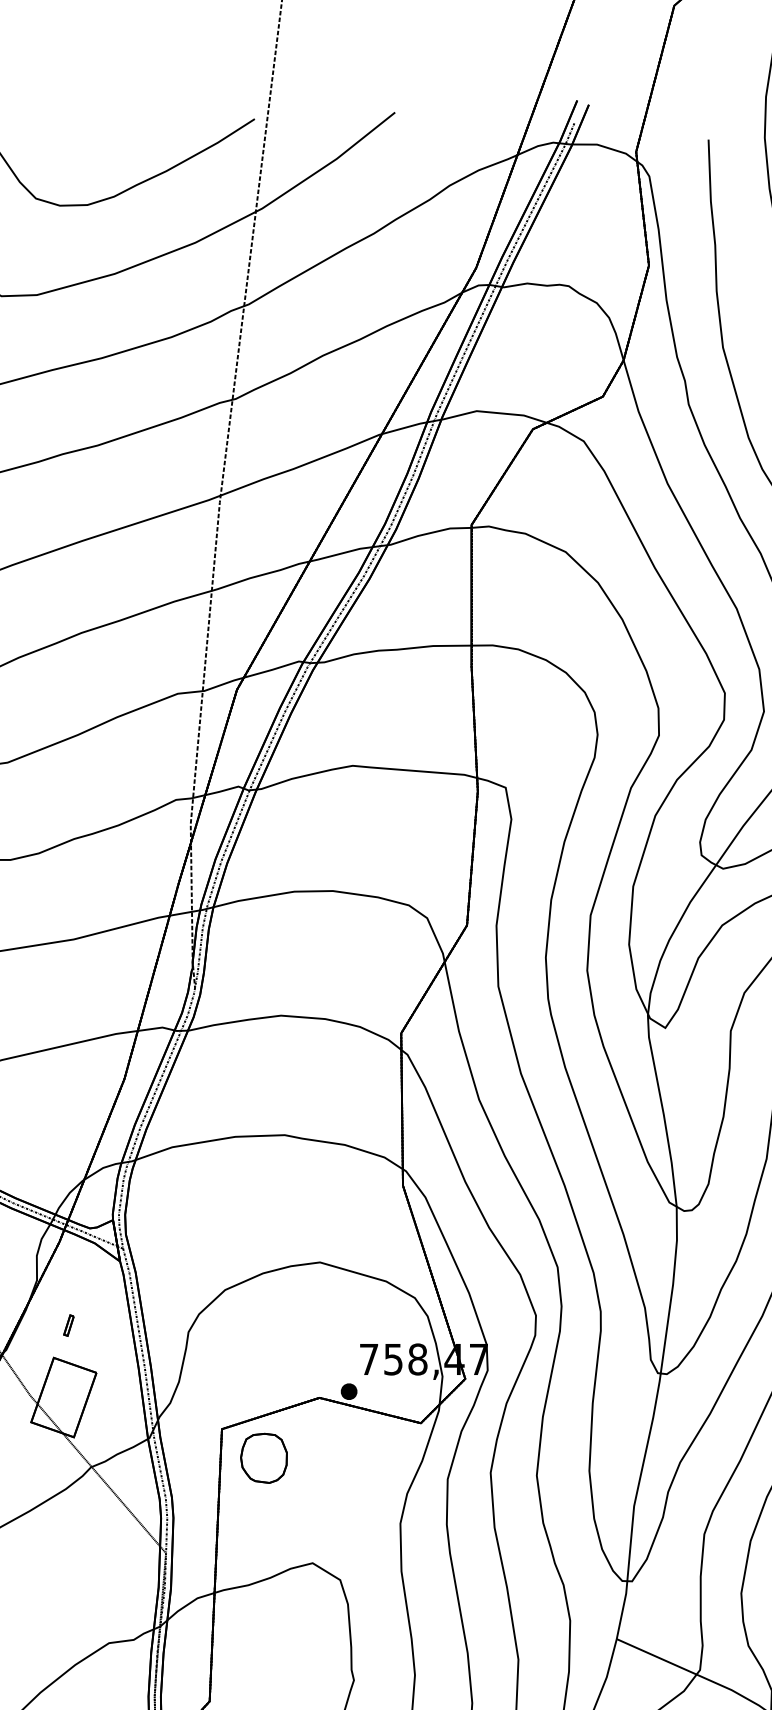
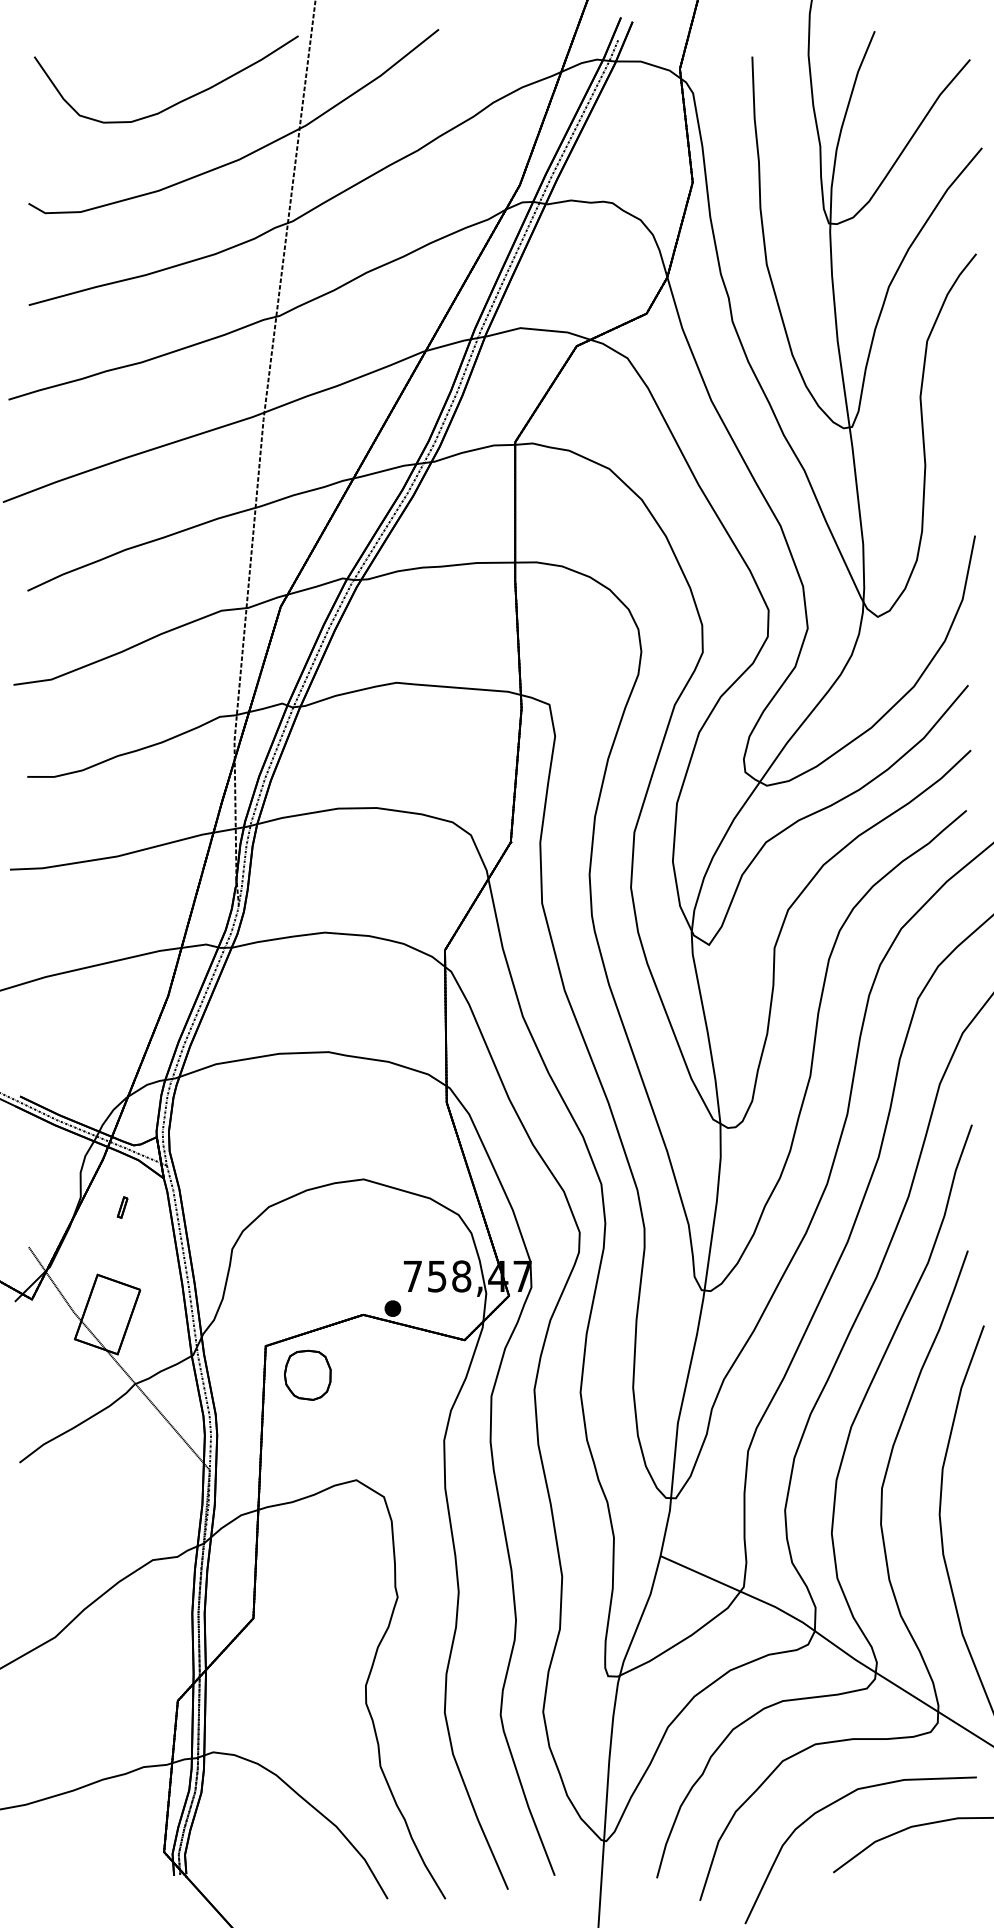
part: (68, 1325) -> (122, 1207), moved

